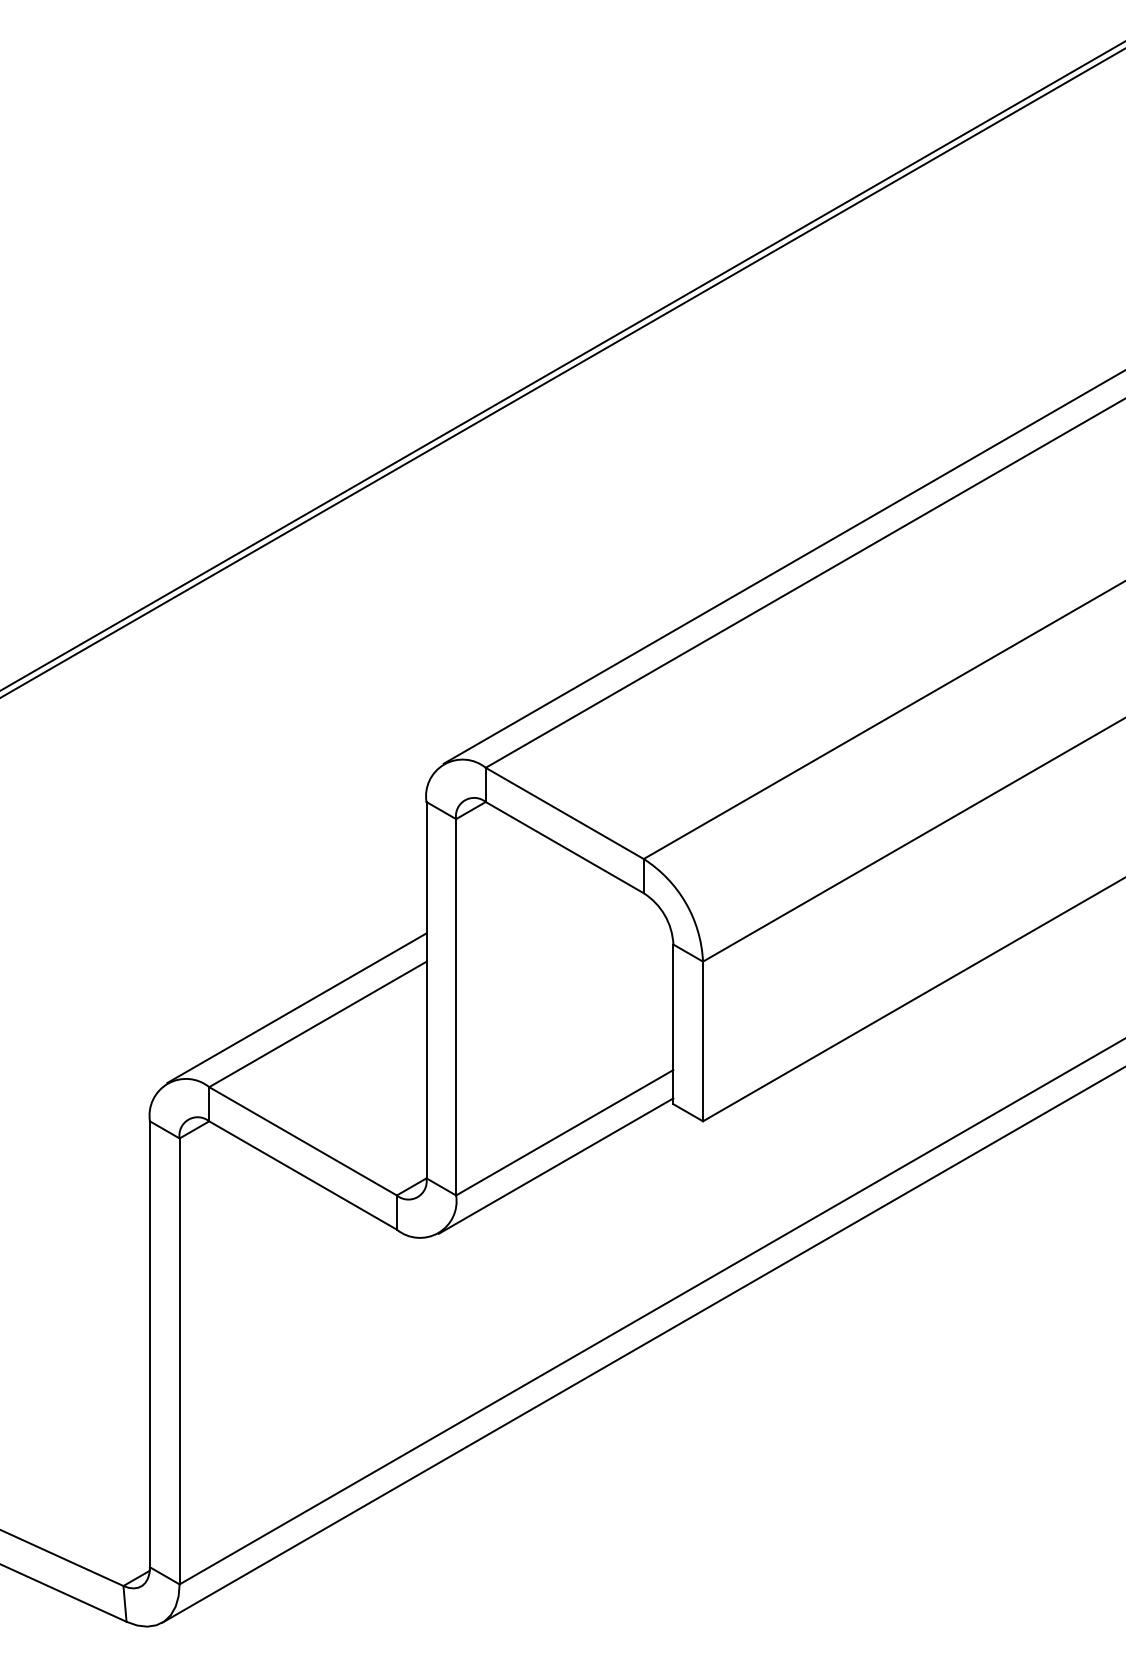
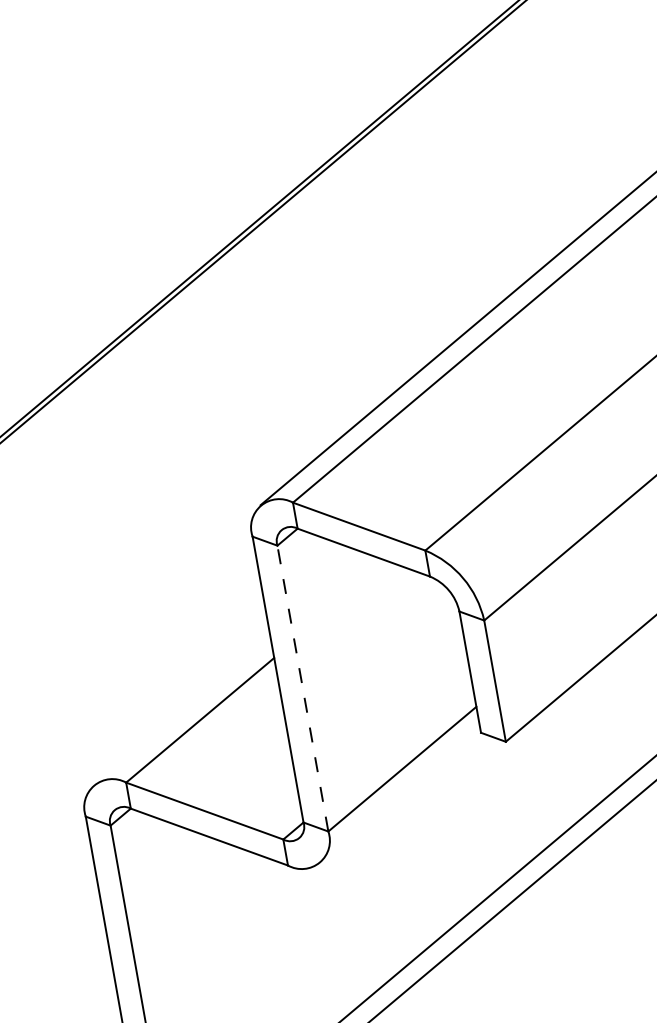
line: (456, 1006) -> (303, 687), solid -> dashed
line: (296, 1008) -> (181, 711), removed
line: (555, 1165) -> (399, 795), removed

